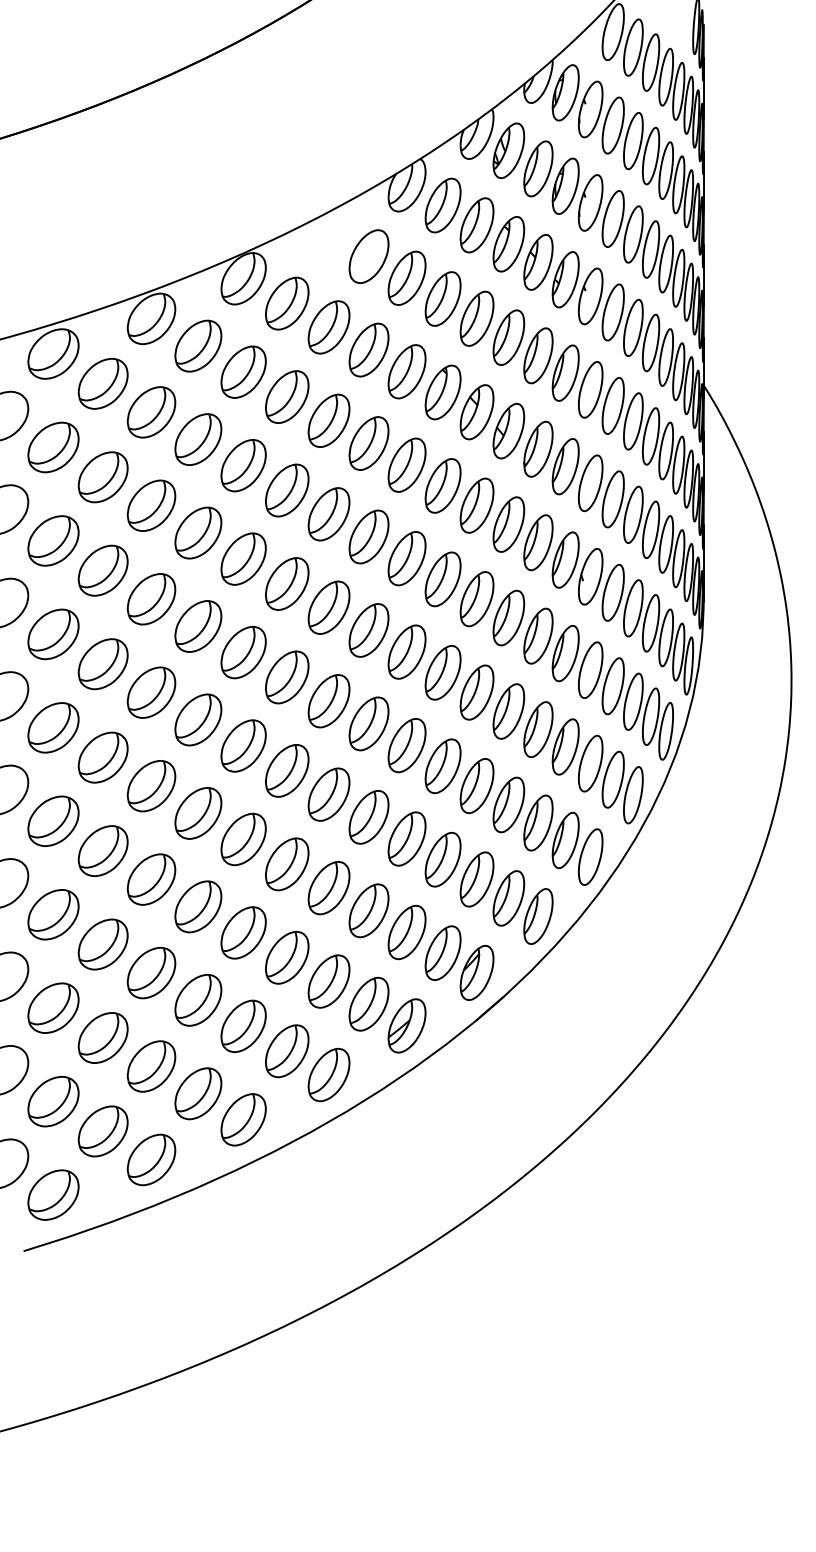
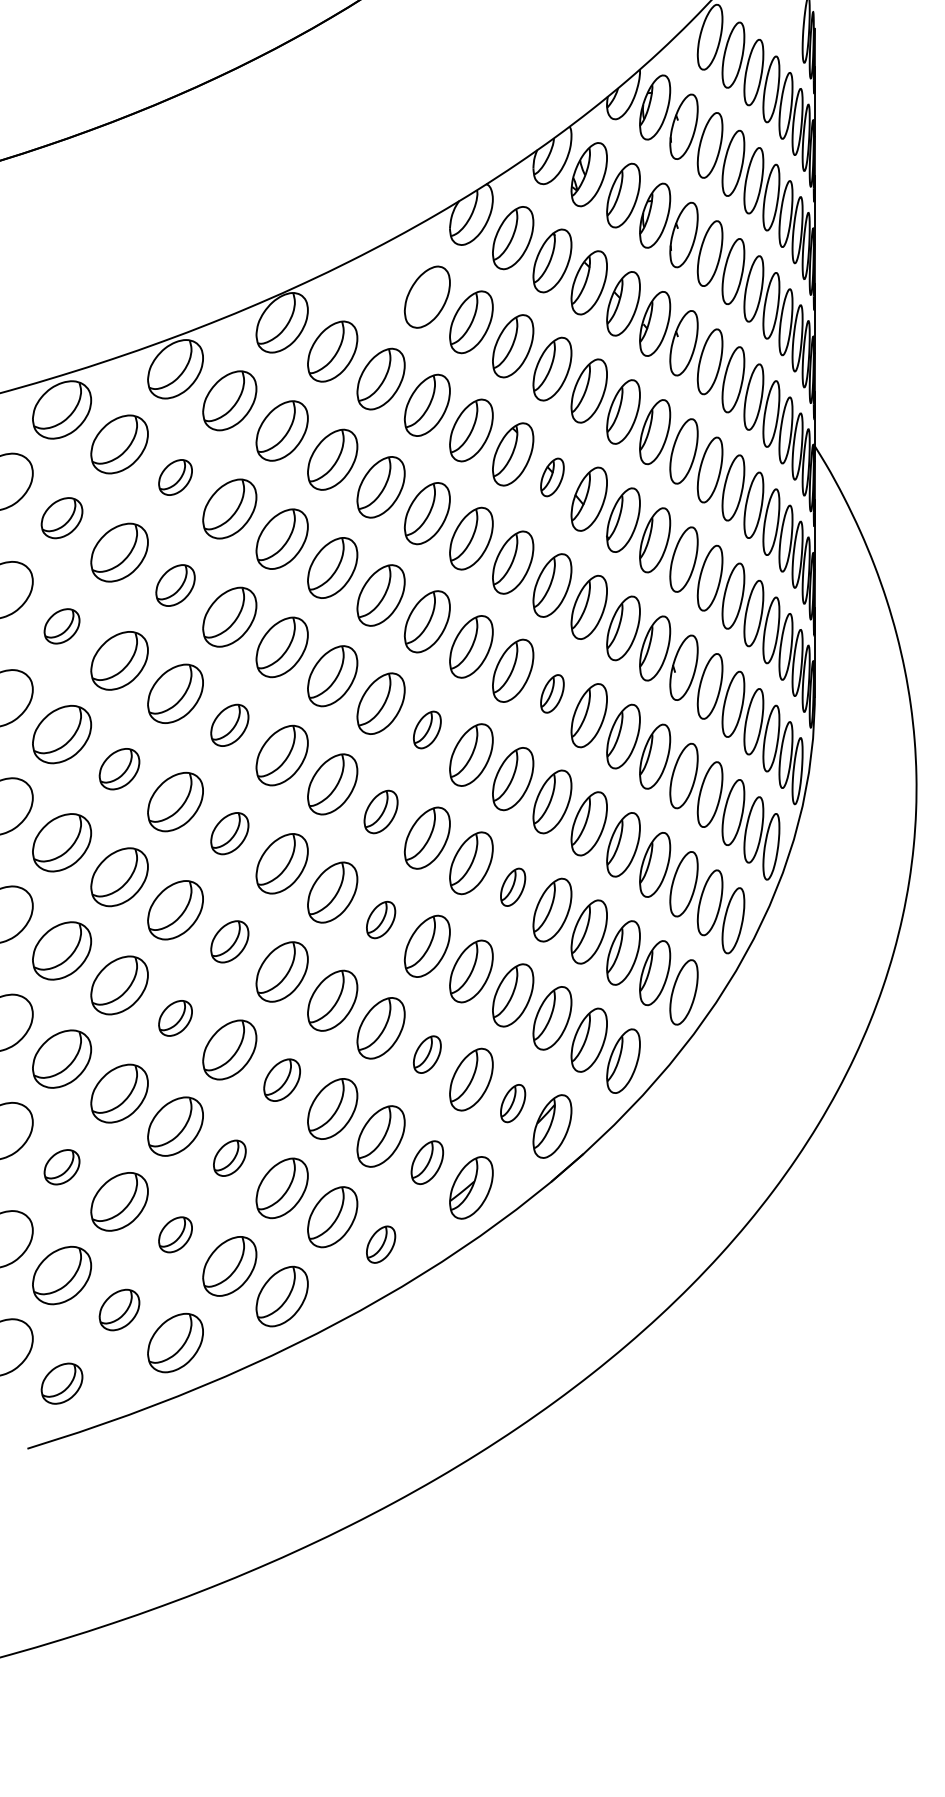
part: (151, 412) -> (175, 477), size x0.6
part: (476, 412) -> (551, 477), size x0.6
part: (53, 447) -> (62, 518), size x0.7
part: (151, 505) -> (175, 585), size x0.7
part: (53, 540) -> (62, 625), size x0.6
part: (476, 599) -> (551, 694), size x0.6
part: (198, 626) -> (229, 725), size x0.7
part: (368, 630) -> (426, 730), size x0.6
part: (102, 664) -> (118, 769), size x0.7
part: (328, 701) -> (380, 812), size x0.7
part: (198, 719) -> (229, 833), size x0.7
part: (442, 766) -> (512, 887), size x0.6
part: (328, 794) -> (380, 919), size x0.6
part: (198, 813) -> (229, 941), size x0.7
part: (151, 879) -> (175, 1018), size x0.6
part: (368, 910) -> (426, 1054), size x0.6
part: (243, 932) -> (282, 1079), size x0.7
part: (442, 952) -> (512, 1102), size x0.6
part: (198, 1000) -> (229, 1158), size x0.6
part: (368, 1003) -> (426, 1161), size x0.7
part: (53, 1007) -> (62, 1166), size x0.6
part: (151, 1066) -> (175, 1234), size x0.6
part: (328, 1074) -> (380, 1244), size x0.6
part: (102, 1131) -> (118, 1310), size x0.7
part: (53, 1194) -> (62, 1383), size x0.7

